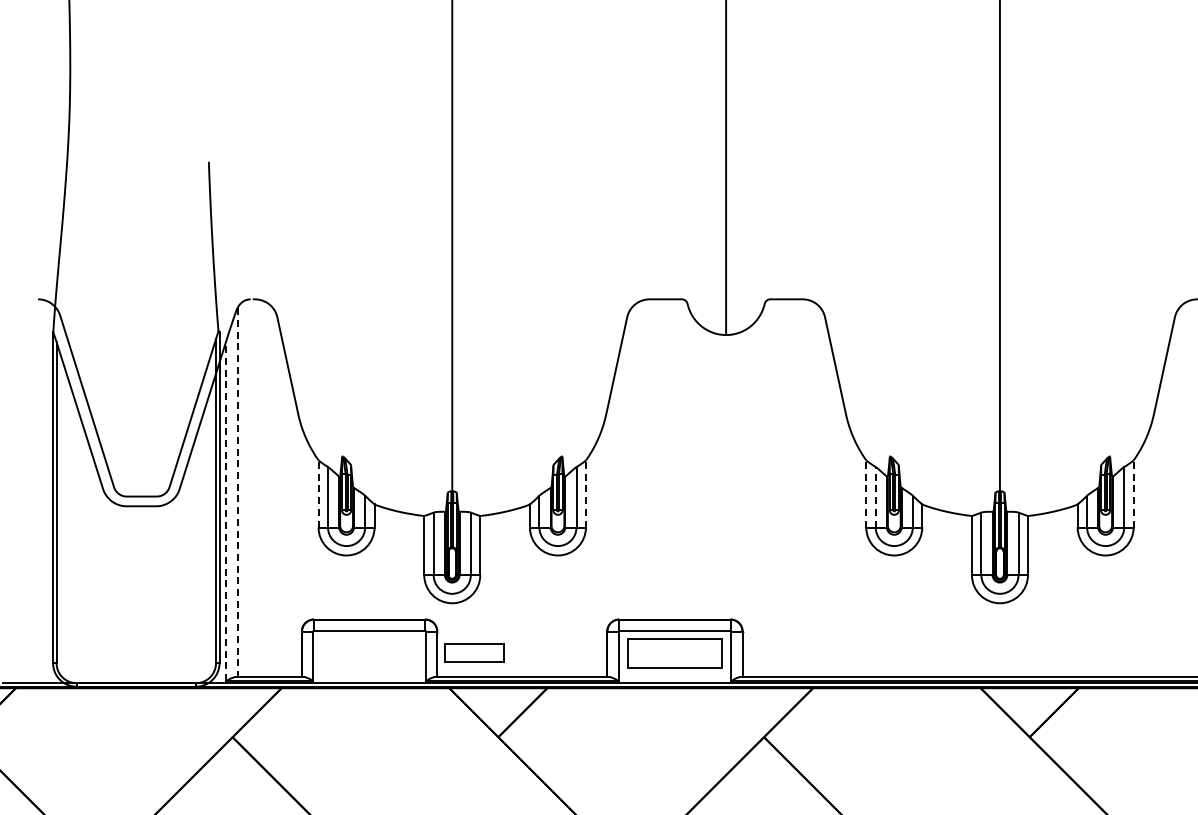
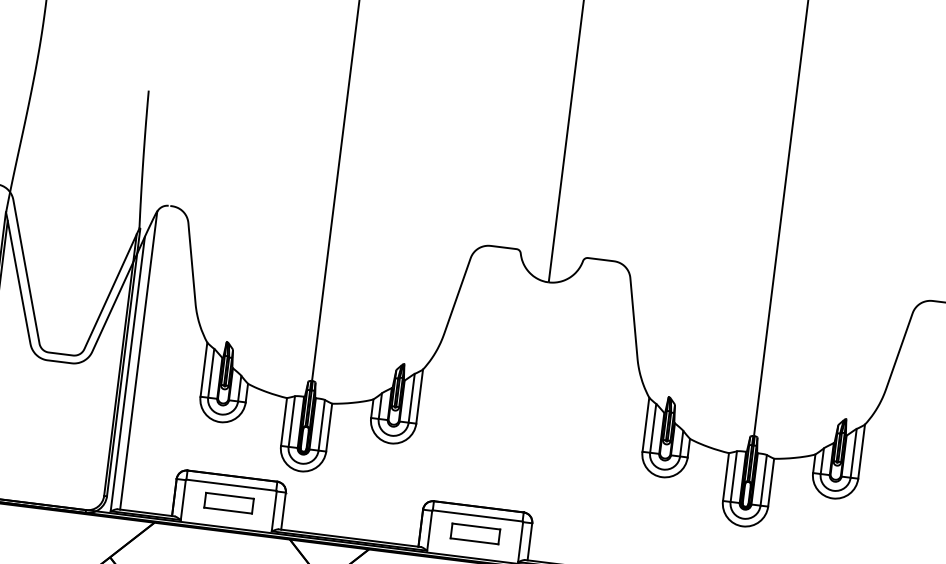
line: (237, 492) -> (138, 360), dashed -> solid
line: (318, 494) -> (203, 370), dashed -> solid
line: (585, 494) -> (419, 396), dashed -> solid
line: (866, 494) -> (646, 425), dashed -> solid
line: (1133, 494) -> (861, 452), dashed -> solid
line: (875, 496) -> (653, 427), dashed -> solid
line: (226, 510) -> (127, 373), dashed -> solid
part: (474, 652) -> (229, 502), moved
part: (674, 652) -> (475, 533), size x0.62

